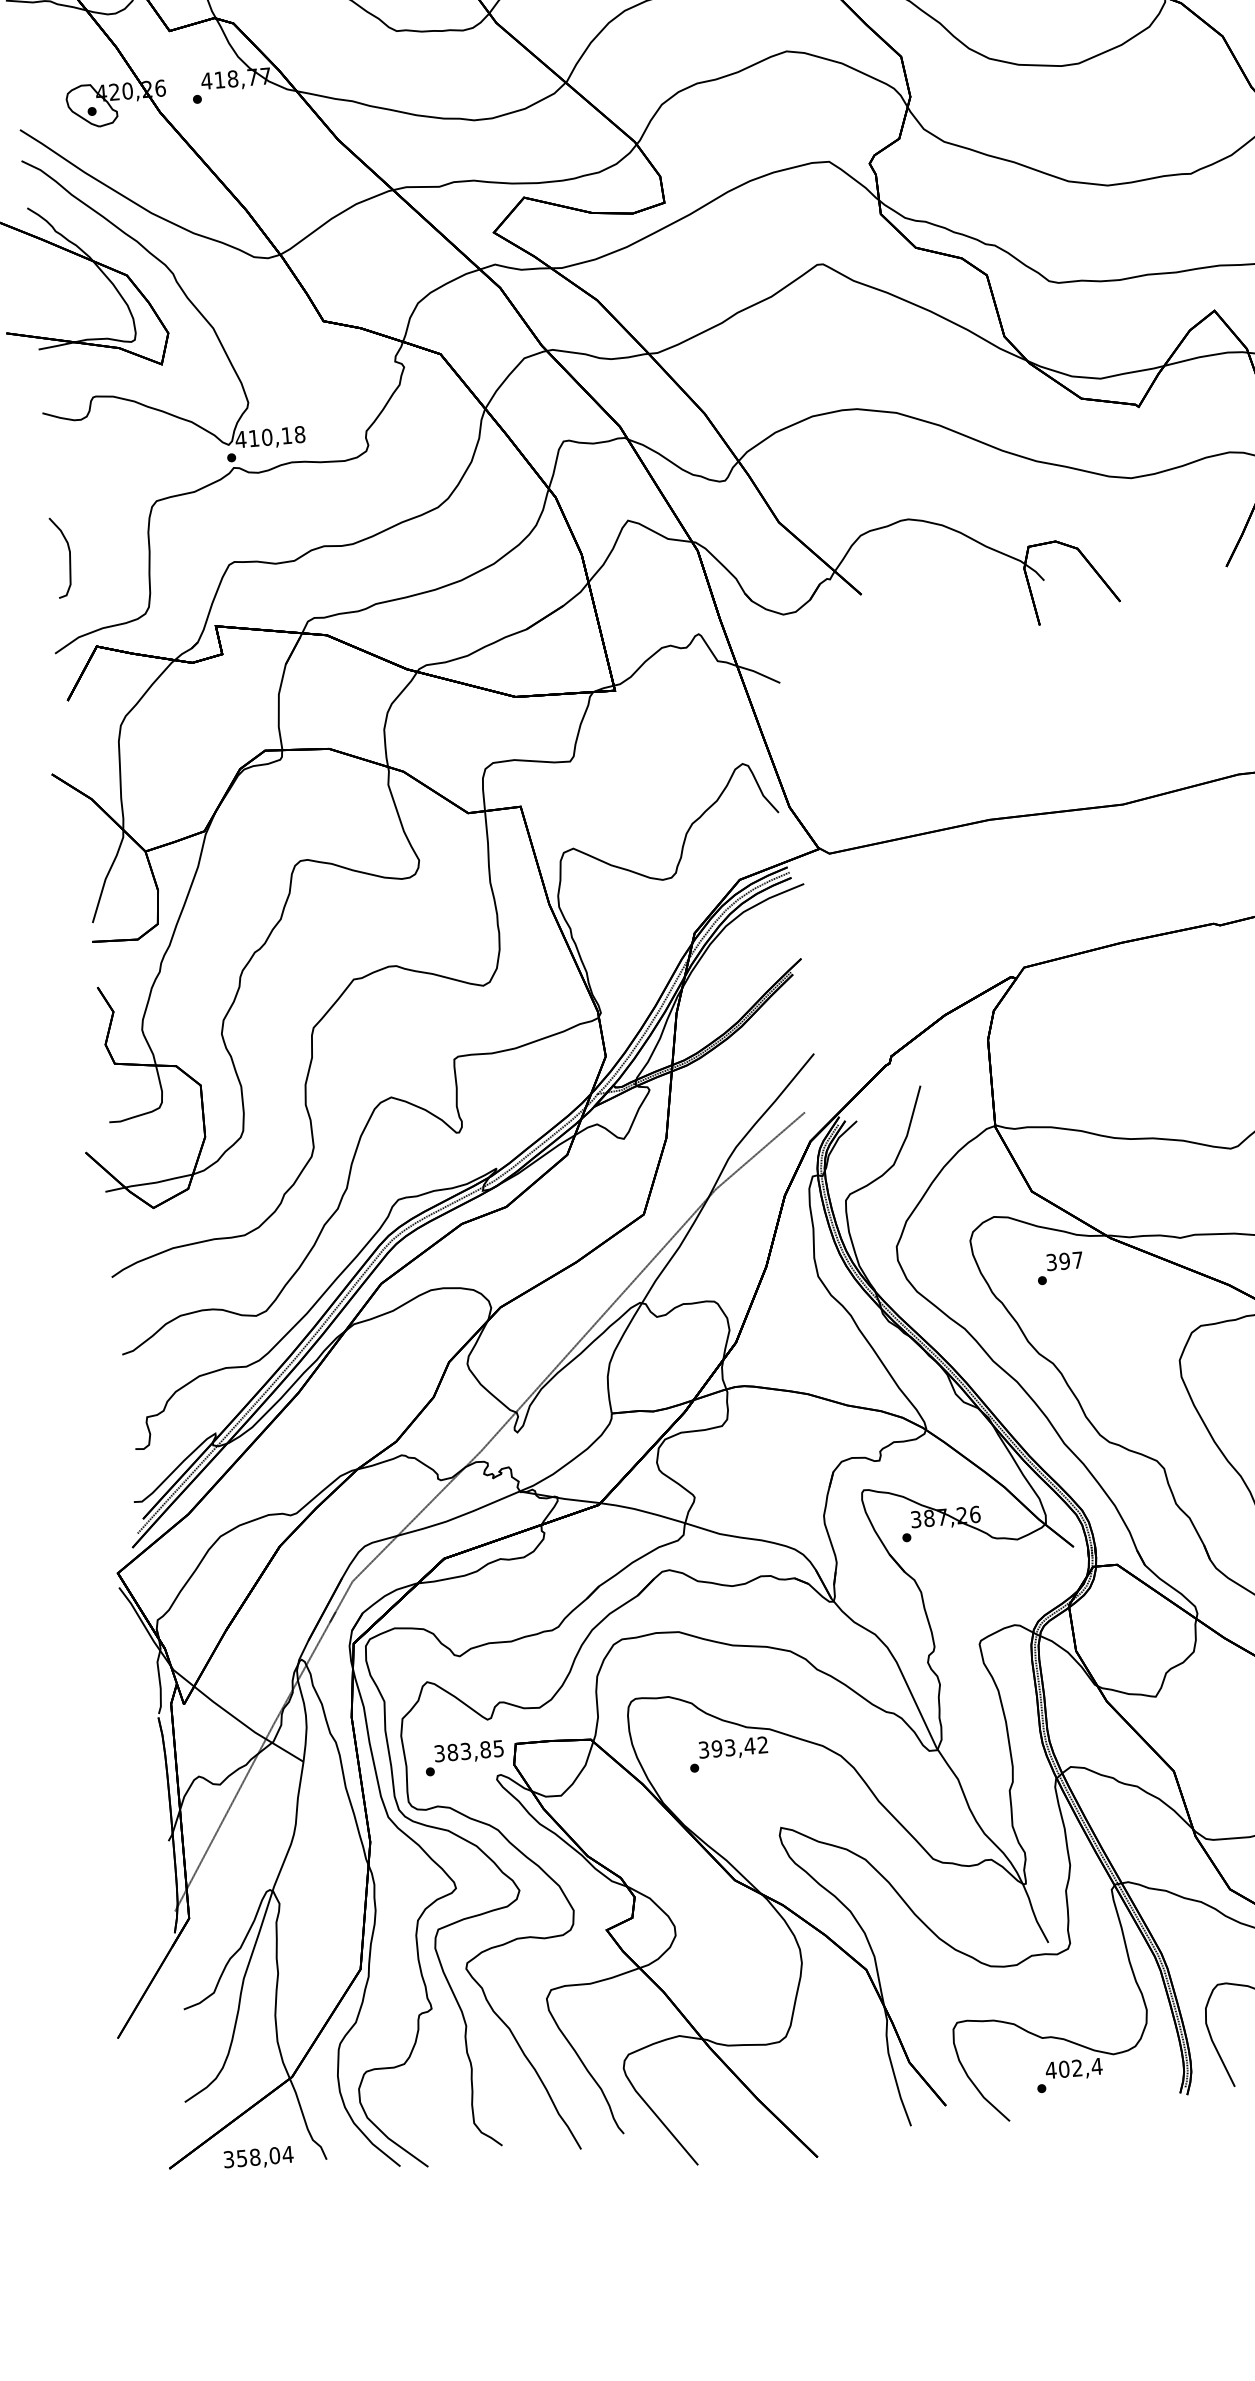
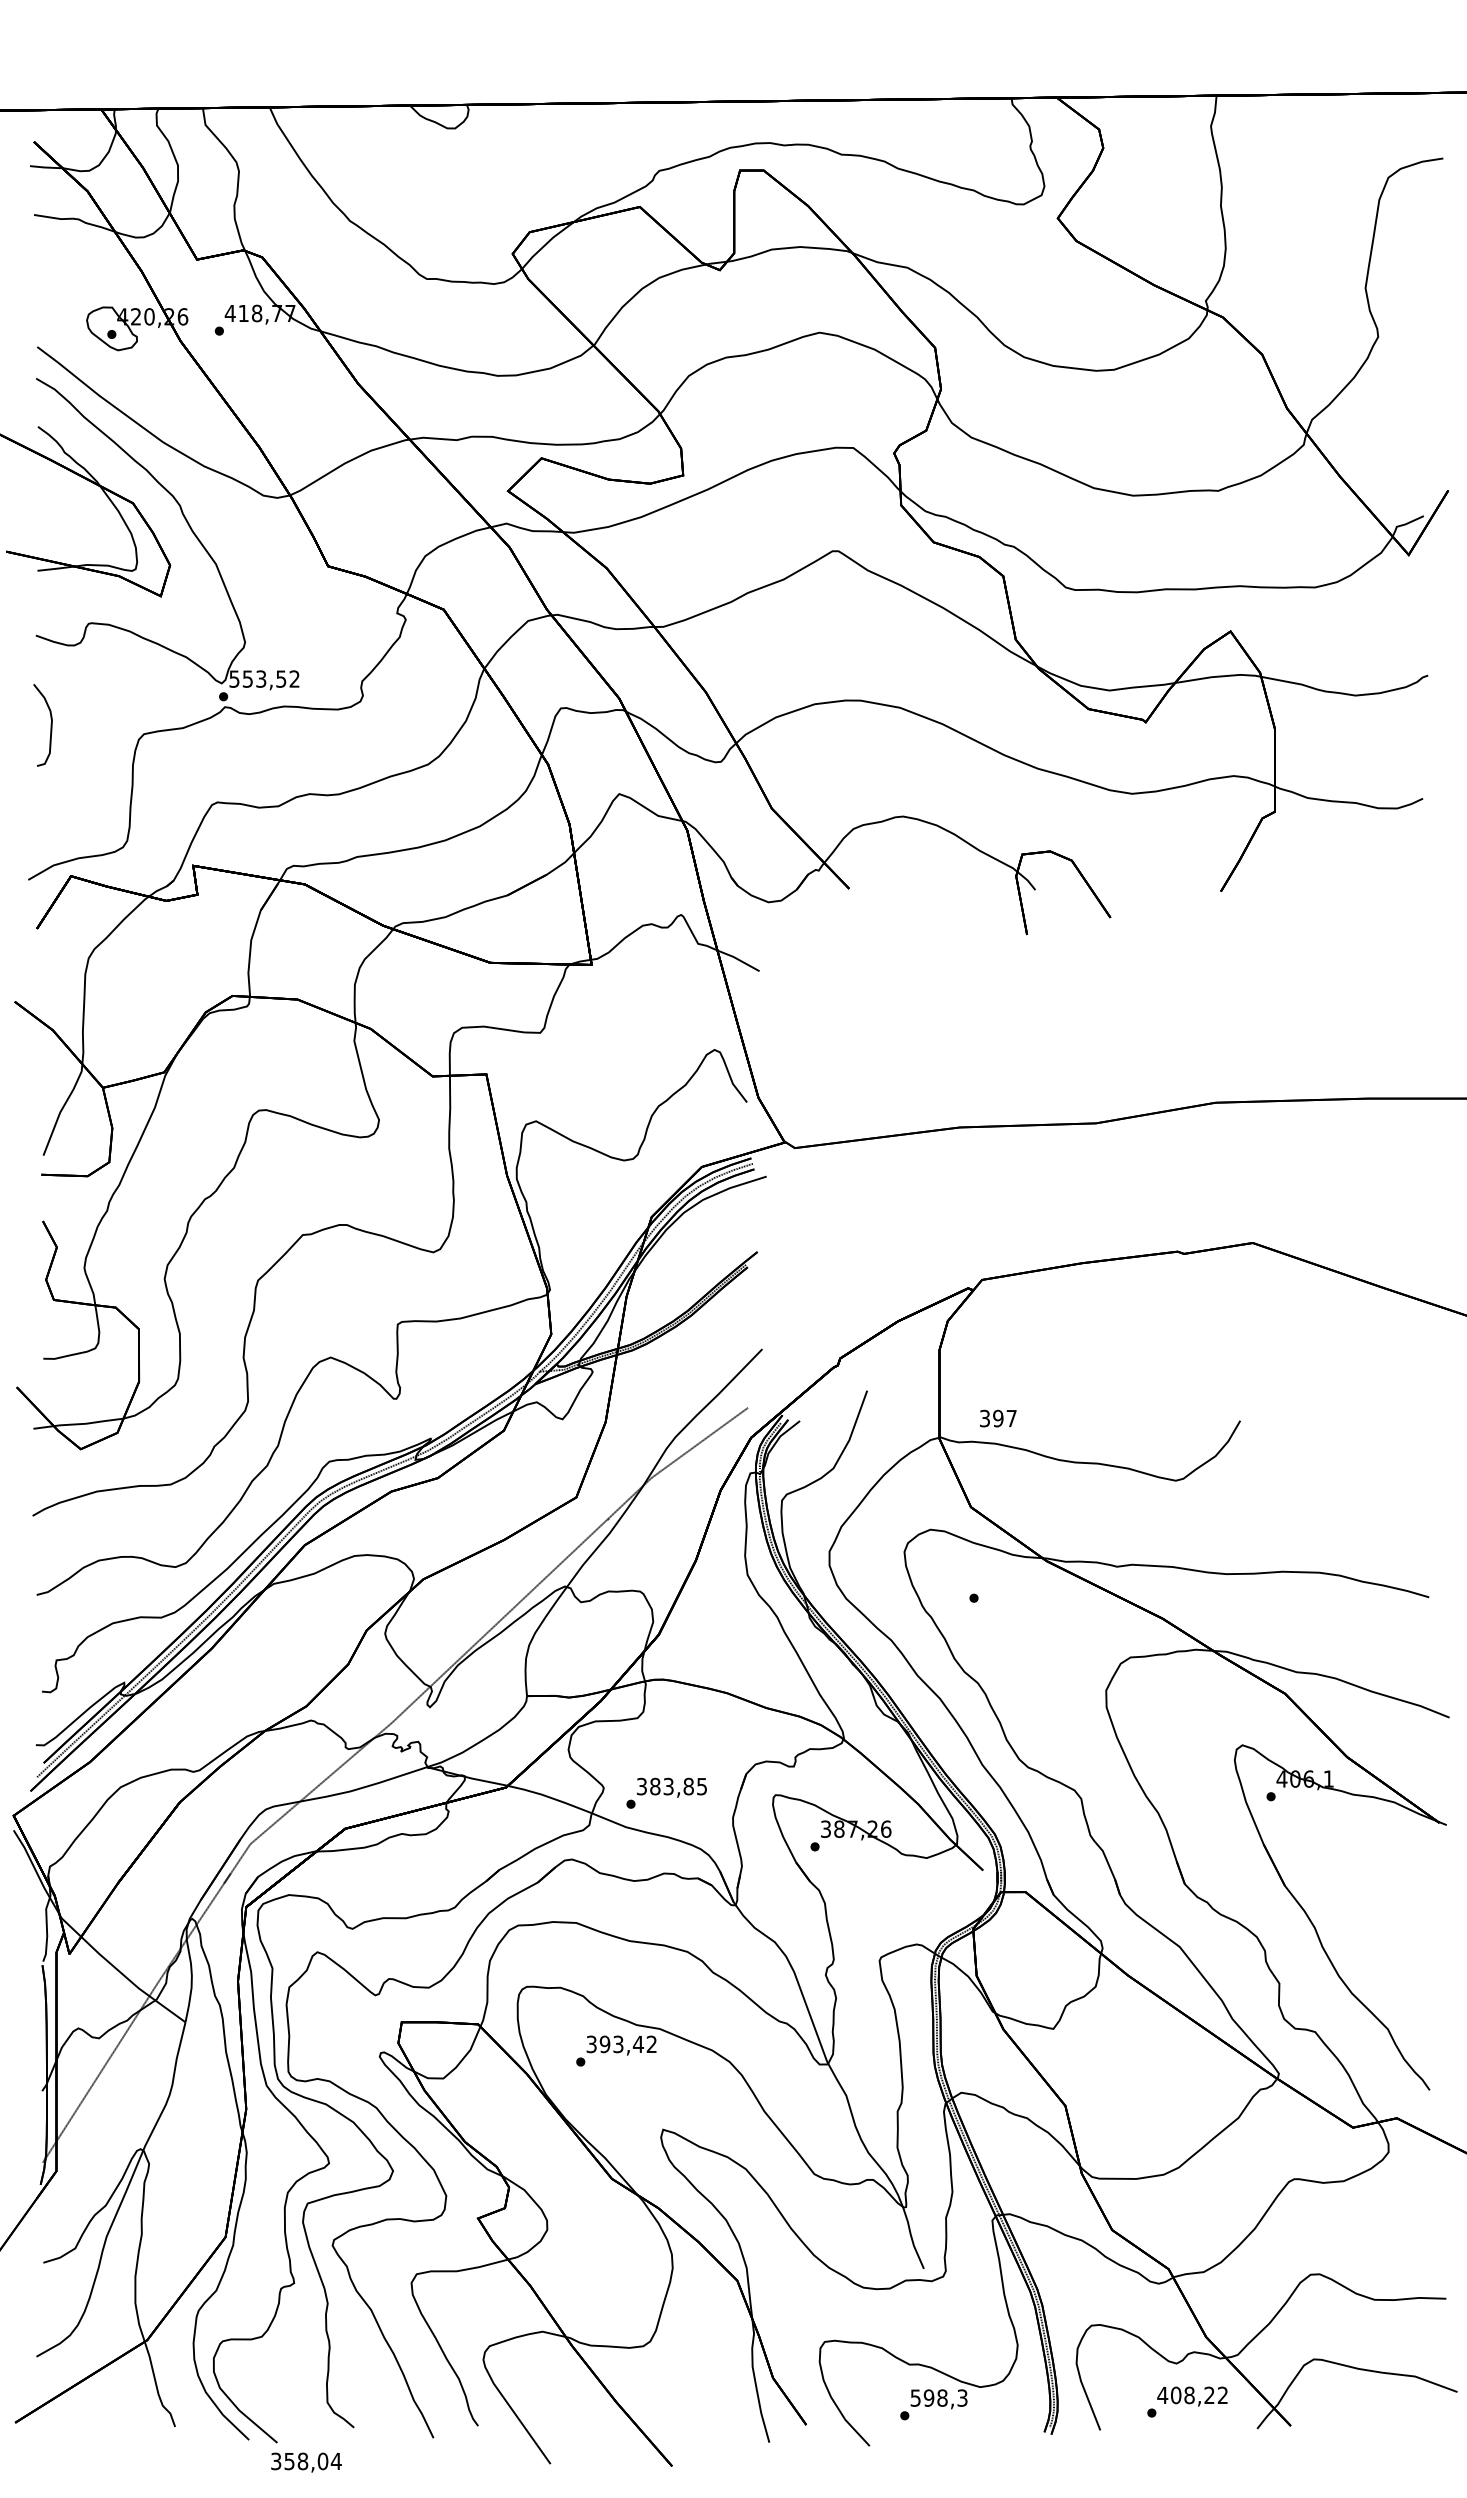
text: (270, 436) -> (264, 678), 410,18 -> 553,52
curve: (68, 557) -> (50, 725), moved
text: (1064, 1261) -> (998, 1418), moved
text: (464, 1757) -> (666, 1792), moved
text: (1074, 2067) -> (939, 2397), 402,4 -> 598,3
text: (258, 2158) -> (306, 2462), moved

